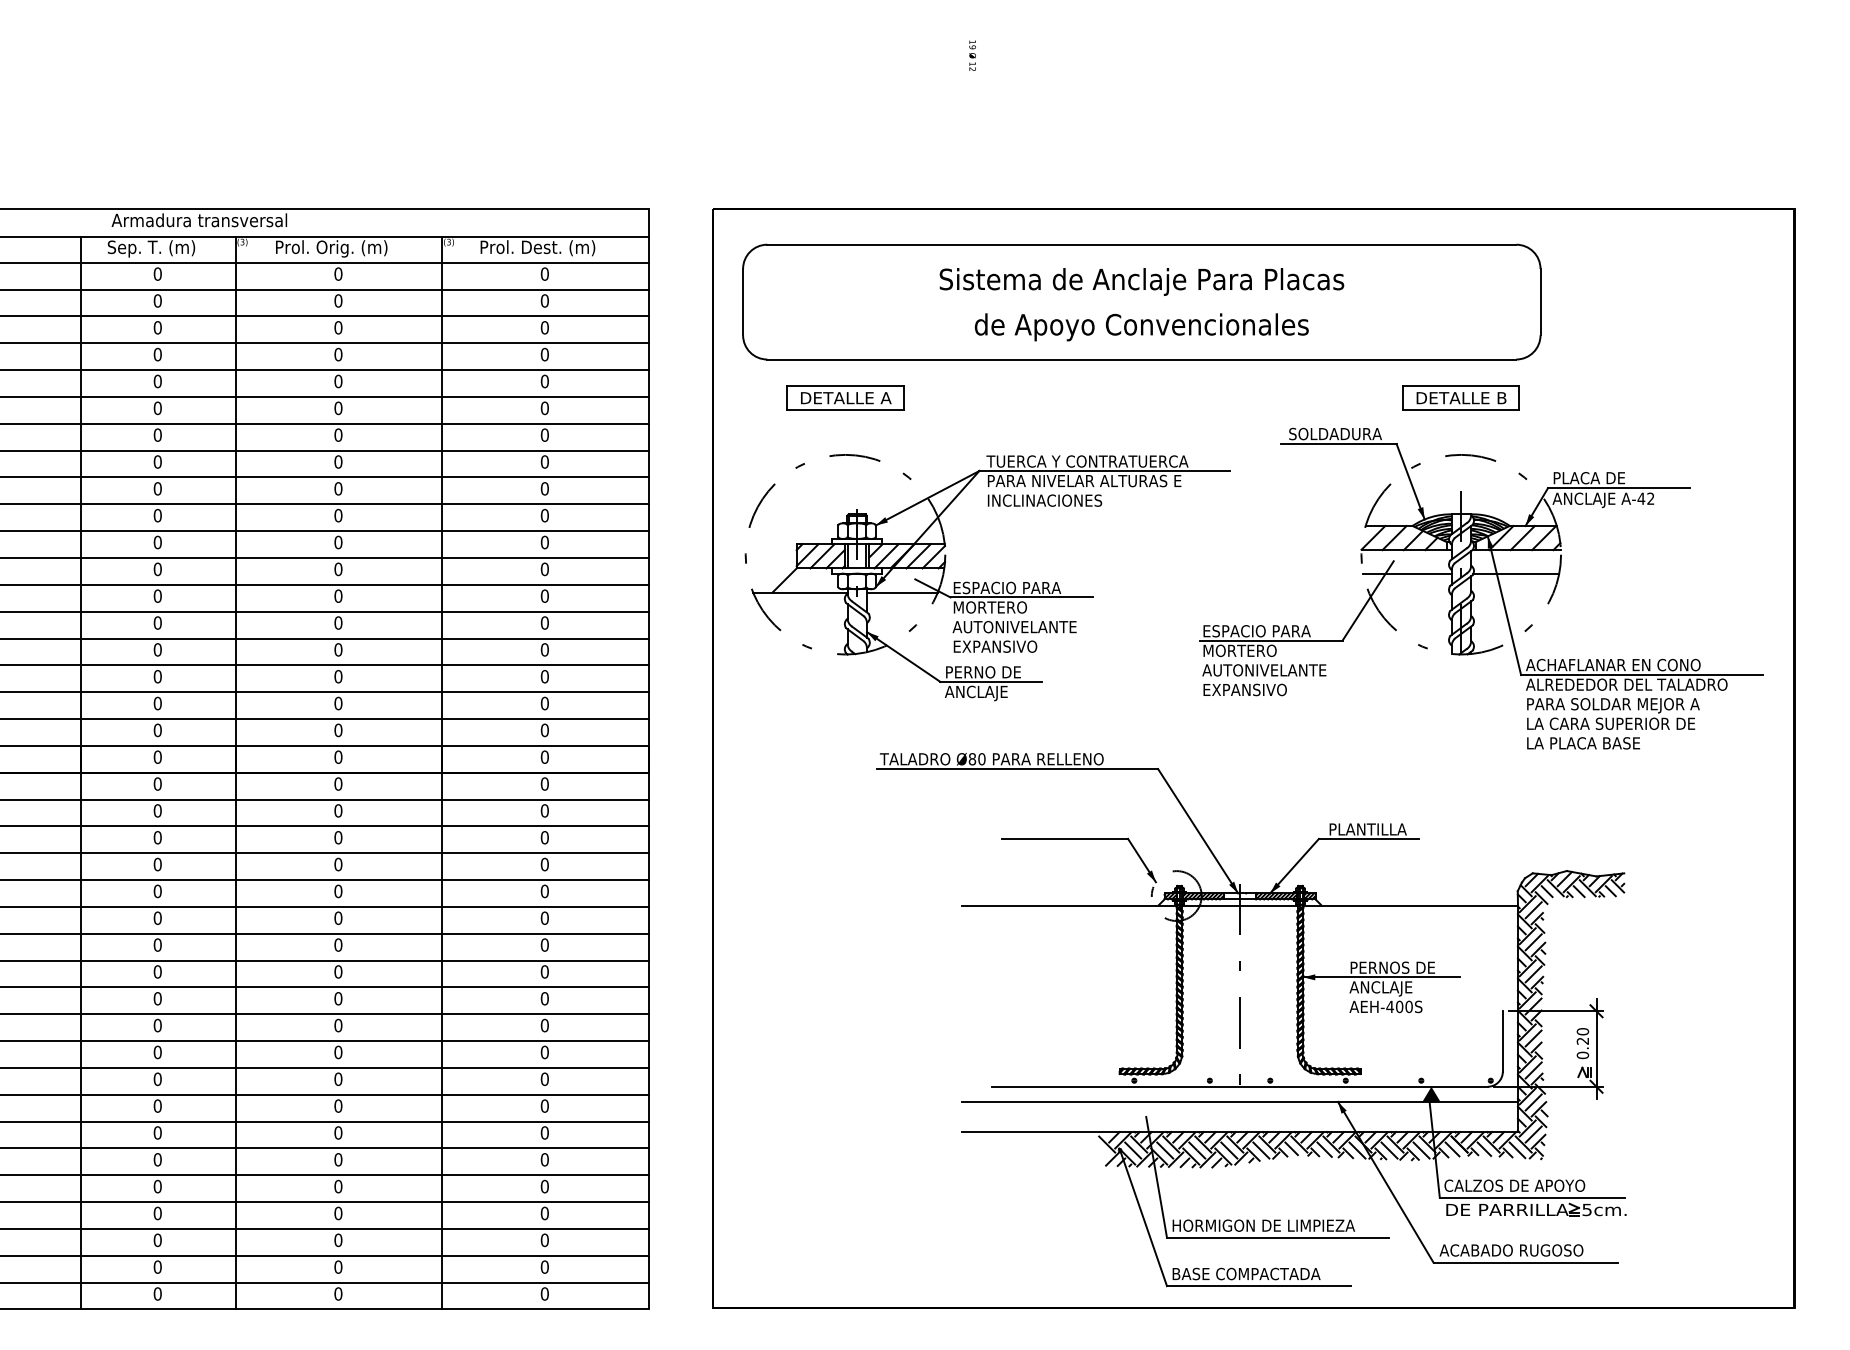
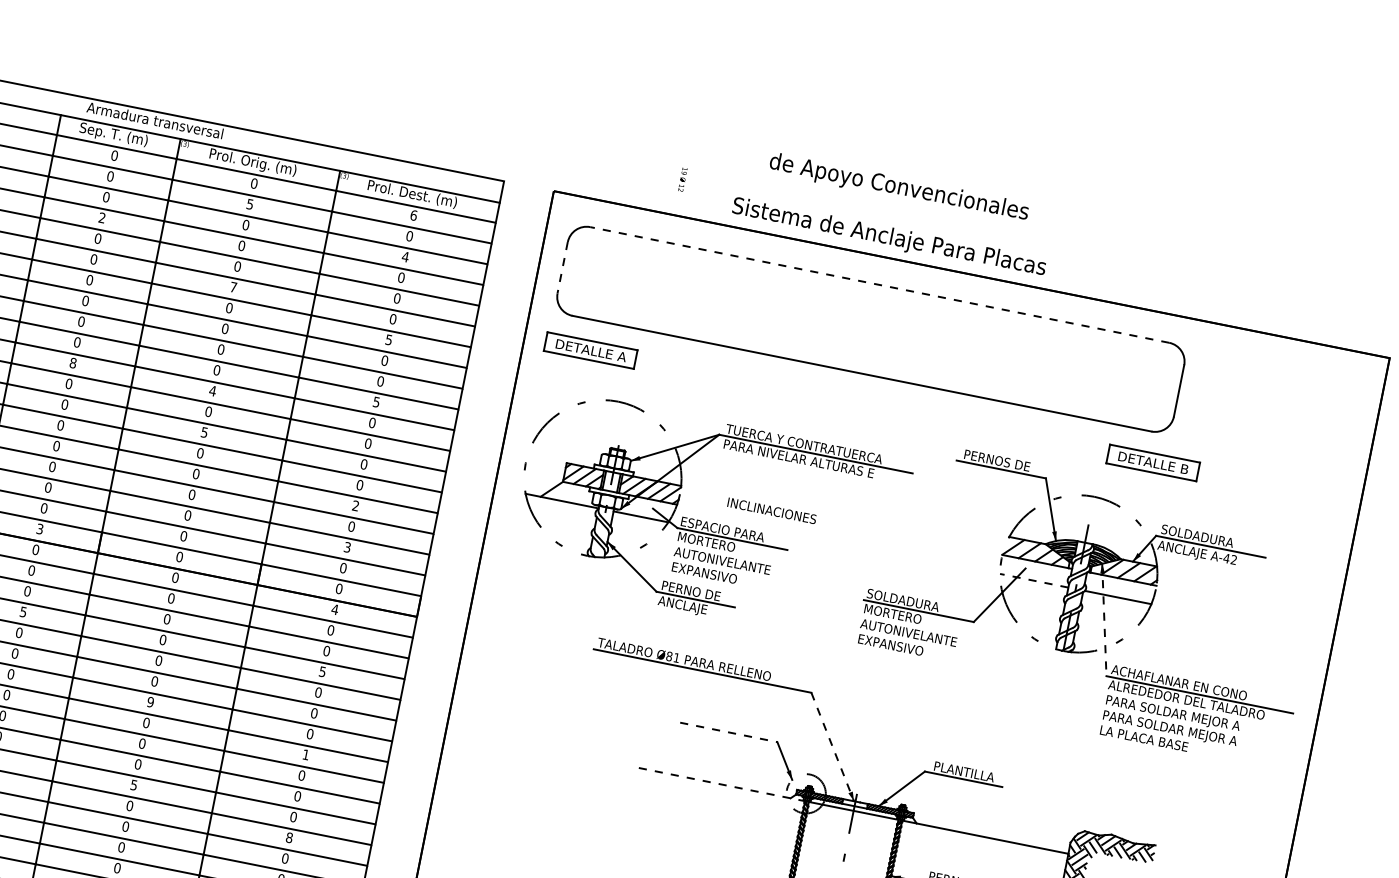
text: (972, 55) -> (682, 179), moved
line: (1141, 244) -> (879, 284), solid -> dashed
text: (544, 273) -> (413, 214), 0 -> 6
text: (1141, 281) -> (888, 237), moved
text: (338, 300) -> (250, 204), 0 -> 5
line: (743, 302) -> (562, 268), solid -> dashed
text: (544, 327) -> (405, 256), 0 -> 4
text: (1141, 327) -> (898, 188), moved
text: (157, 354) -> (102, 217), 0 -> 2
part: (845, 397) -> (590, 350), moved
part: (1460, 397) -> (1152, 462), moved
text: (338, 408) -> (233, 287), 0 -> 7
text: (1335, 433) -> (1000, 460), SOLDADURA -> PERNOS DE
text: (544, 434) -> (388, 339), 0 -> 5
text: (1599, 478) -> (1197, 536), PLACA DE -> SOLDADURA
text: (1045, 500) -> (772, 510), moved
text: (544, 515) -> (376, 402), 0 -> 5
text: (157, 542) -> (72, 363), 0 -> 8
text: (338, 542) -> (212, 391), 0 -> 4
line: (1407, 574) -> (1034, 580), solid -> dashed
text: (338, 595) -> (204, 432), 0 -> 5
line: (1504, 606) -> (1104, 620), solid -> dashed
text: (1256, 631) -> (908, 601), ESPACIO PARA -> SOLDADURA
text: (544, 649) -> (355, 505), 0 -> 2
text: (544, 703) -> (347, 547), 0 -> 3
text: (1613, 725) -> (1170, 729), LA CARA SUPERIOR DE -> PARA SOLDAR MEJOR A
text: (157, 756) -> (39, 528), 0 -> 3
text: (981, 759) -> (676, 658), Ø80 -> Ø81
text: (544, 783) -> (334, 609), 0 -> 4
line: (1198, 831) -> (832, 747), solid -> dashed
line: (1065, 838) -> (729, 732), solid -> dashed
text: (157, 864) -> (23, 611), 0 -> 5
text: (544, 864) -> (322, 671), 0 -> 5
line: (1069, 905) -> (721, 784), solid -> dashed
text: (338, 944) -> (150, 701), 0 -> 9
text: (544, 971) -> (305, 754), 0 -> 1
text: (338, 1052) -> (134, 785), 0 -> 5
text: (544, 1078) -> (289, 837), 0 -> 8

